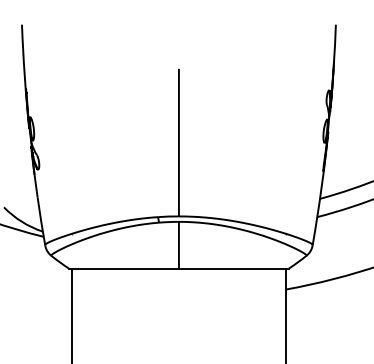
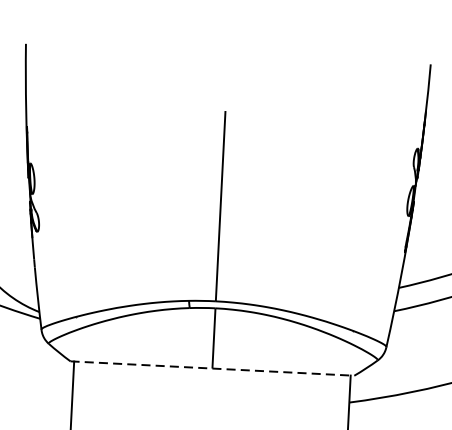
line: (179, 268) -> (213, 368), solid -> dashed

